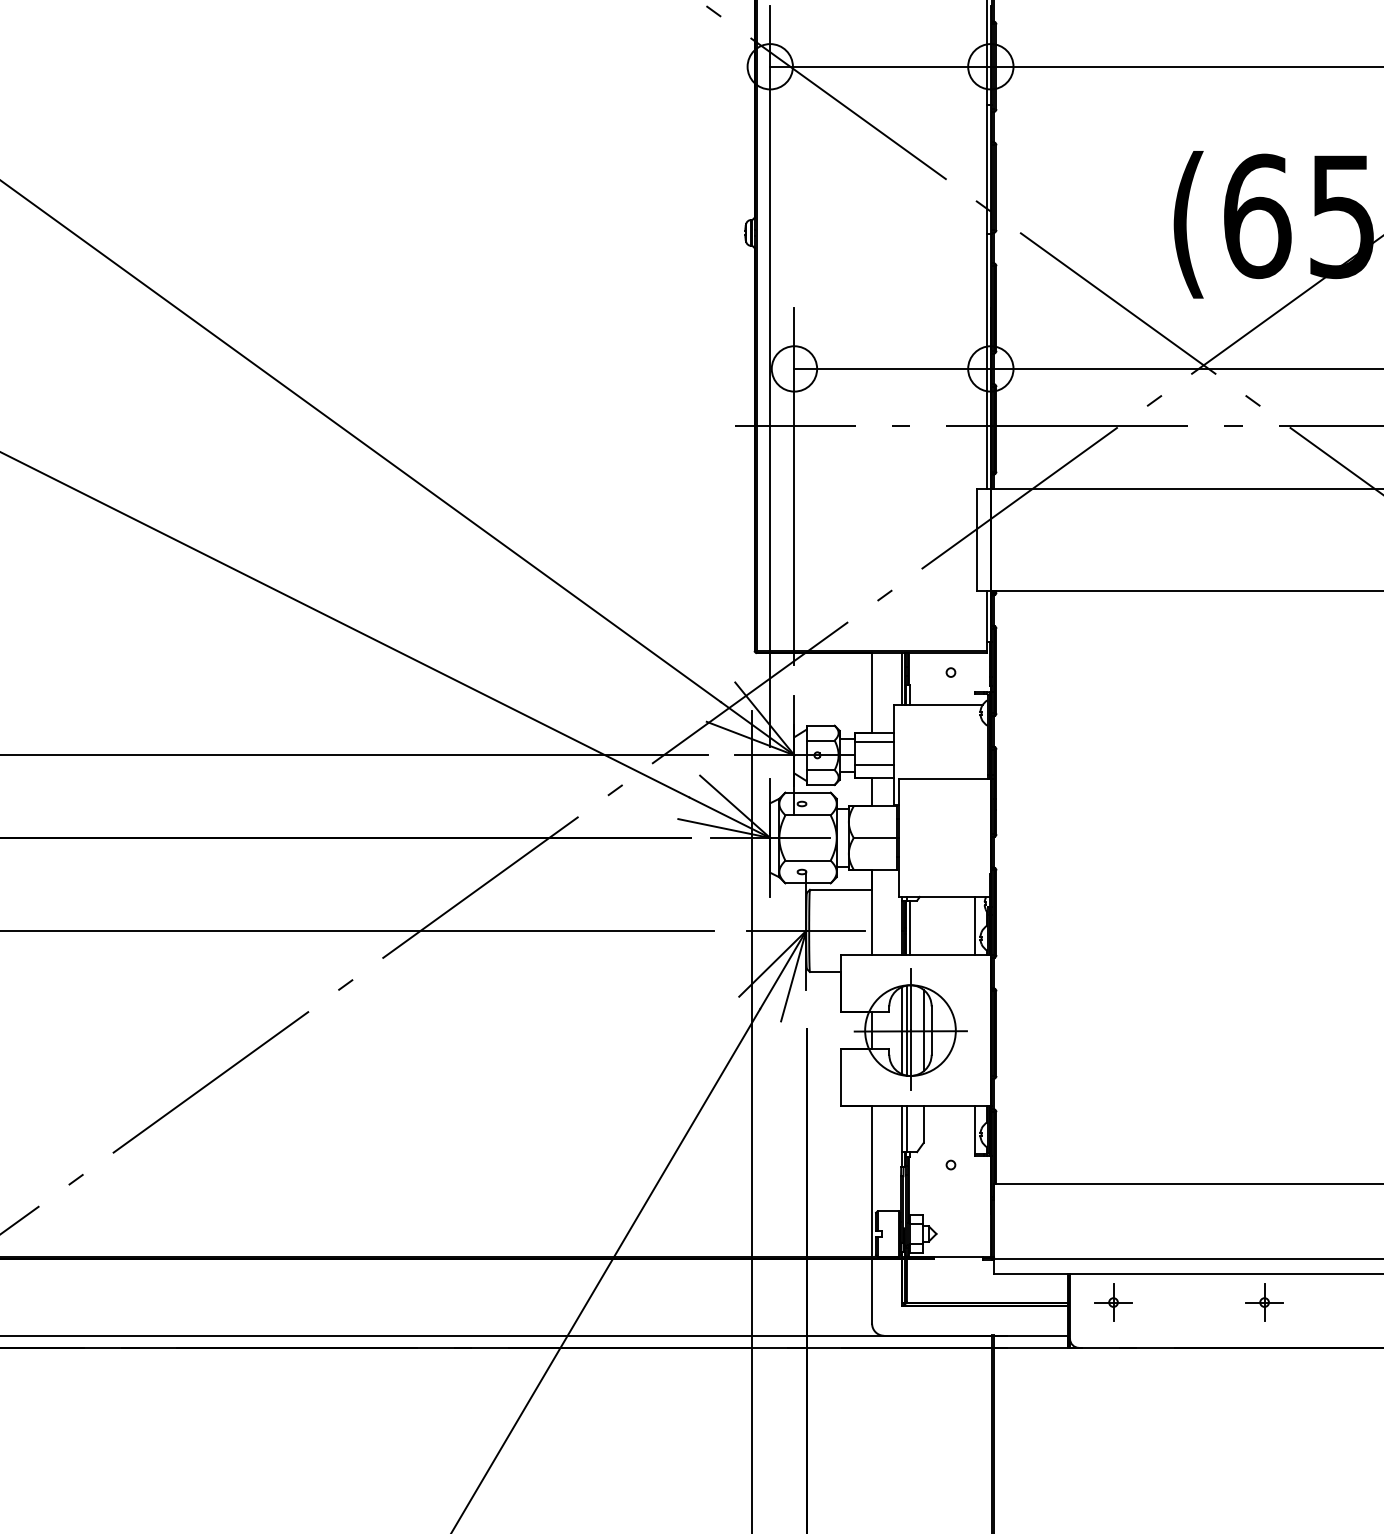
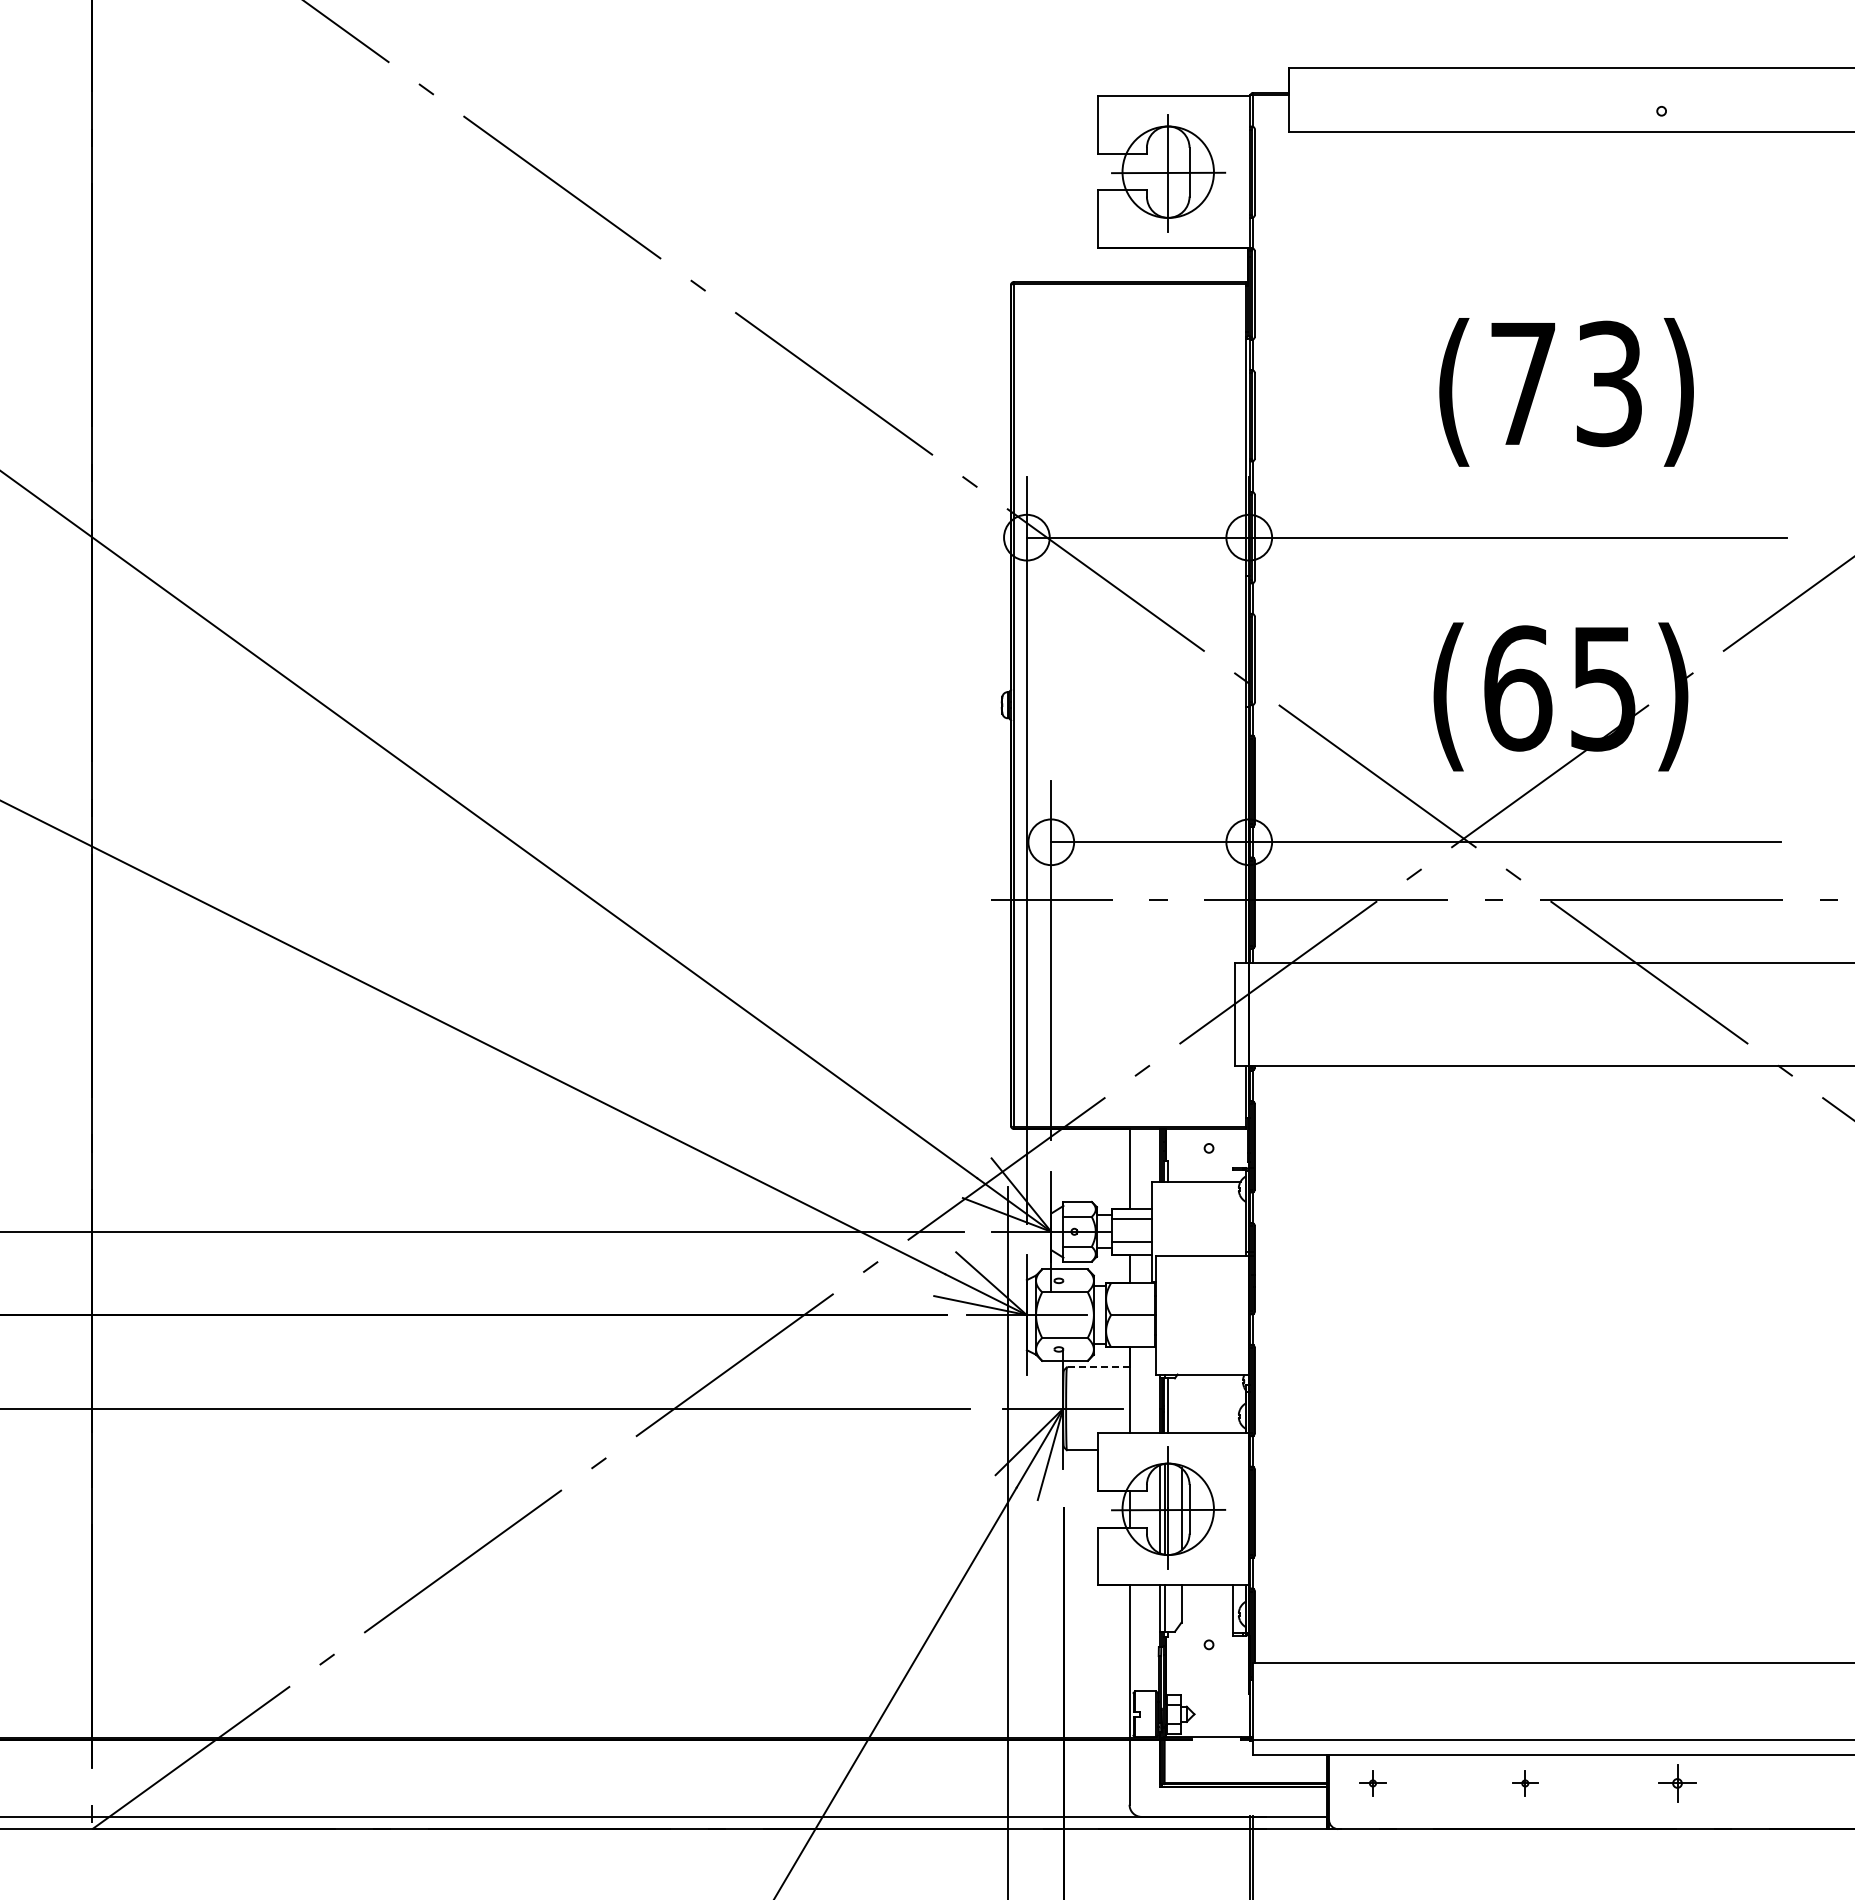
line: (840, 889) -> (1097, 1367), solid -> dashed
line: (975, 925) -> (1233, 1403), removed
part: (1113, 1302) -> (1372, 1783), size x0.7
part: (1264, 1302) -> (1525, 1783), size x0.7

